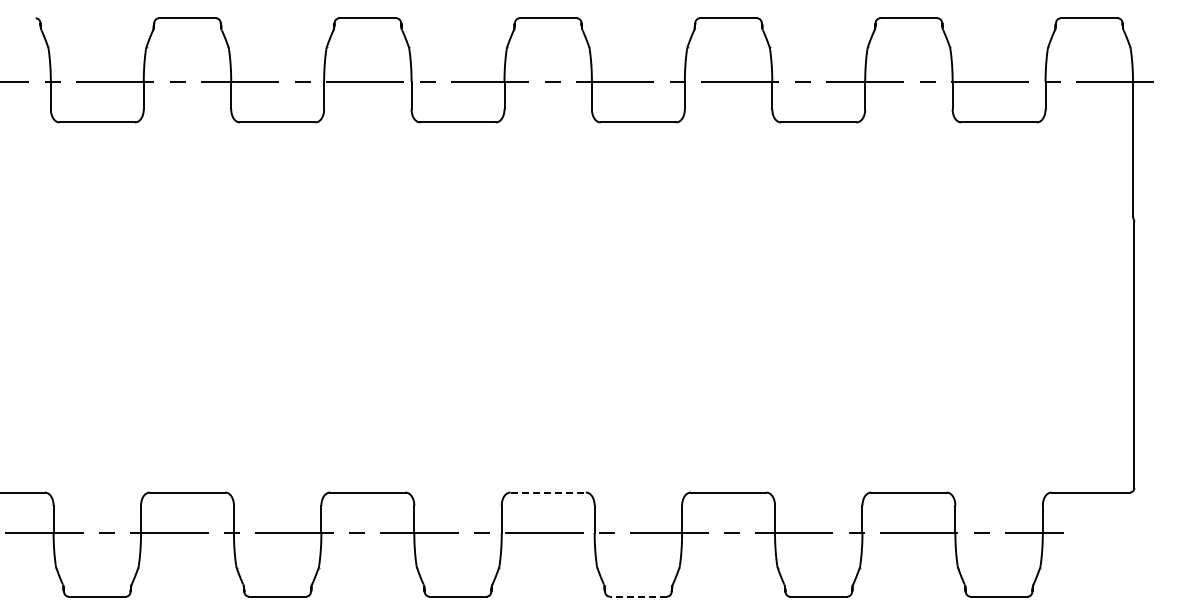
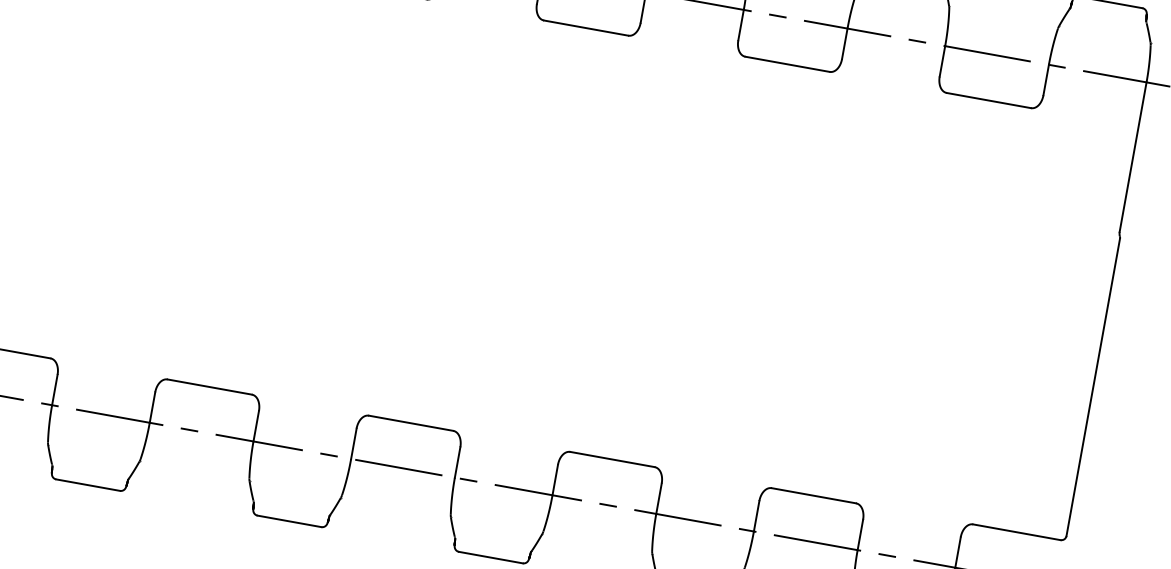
line: (548, 492) -> (411, 423), dashed -> solid
line: (638, 596) -> (491, 557), dashed -> solid

